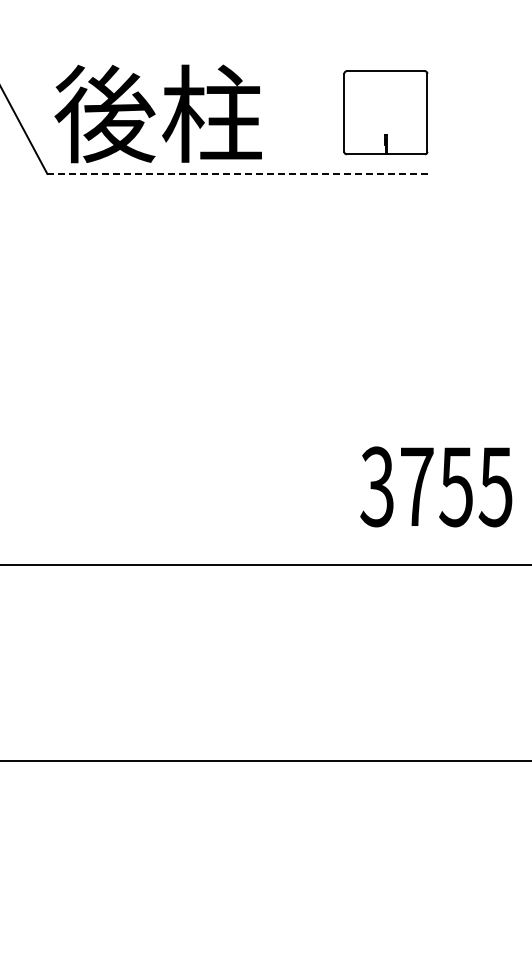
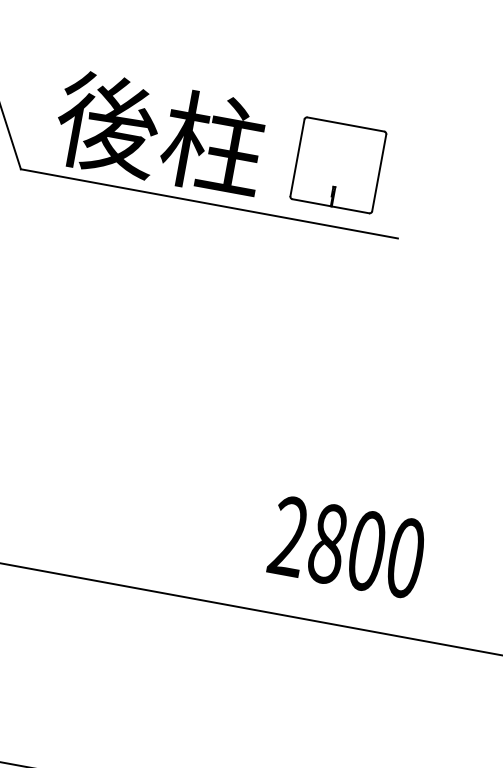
part: (385, 112) -> (338, 165), moved
text: (157, 113) -> (159, 133), moved
line: (239, 173) -> (209, 203), dashed -> solid
text: (436, 486) -> (347, 546), 3755 -> 2800

